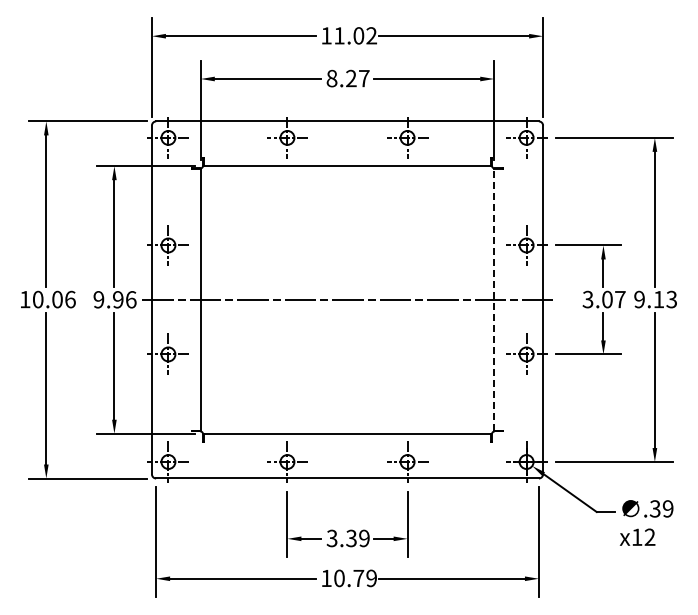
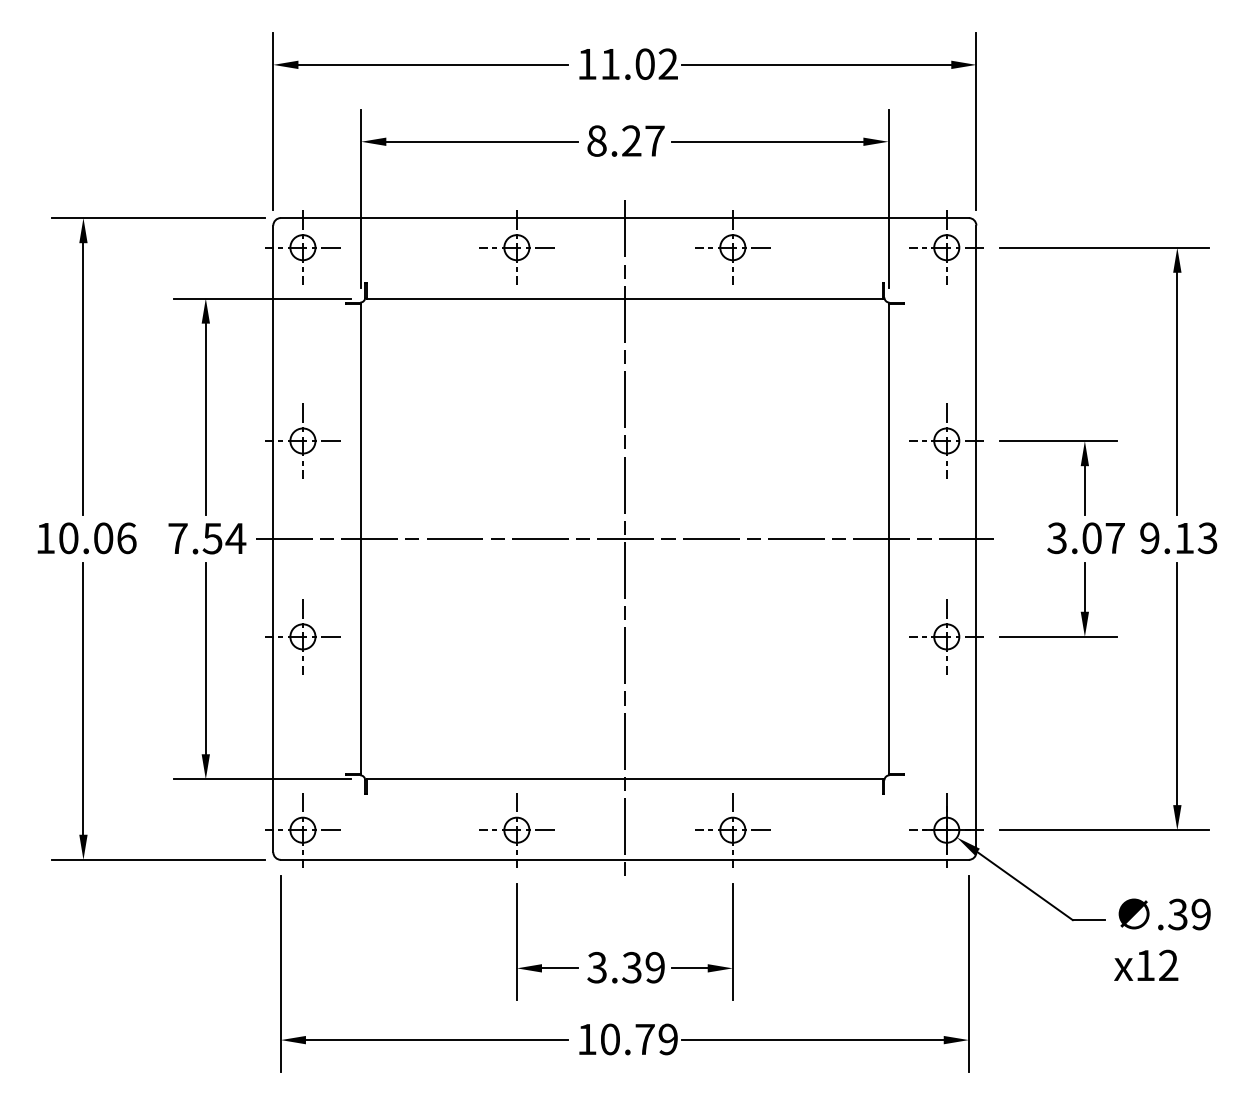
text: (114, 299) -> (205, 538), 9.96 -> 7.54
line: (347, 299) -> (624, 538), added
line: (494, 299) -> (889, 538), dashed -> solid

